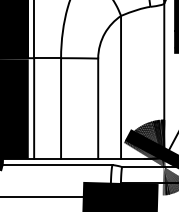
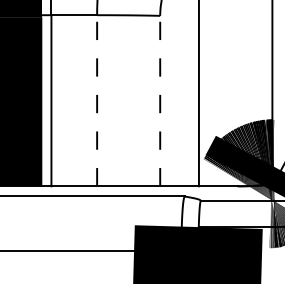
line: (61, 108) -> (97, 100), solid -> dashed
line: (98, 108) -> (160, 100), solid -> dashed

